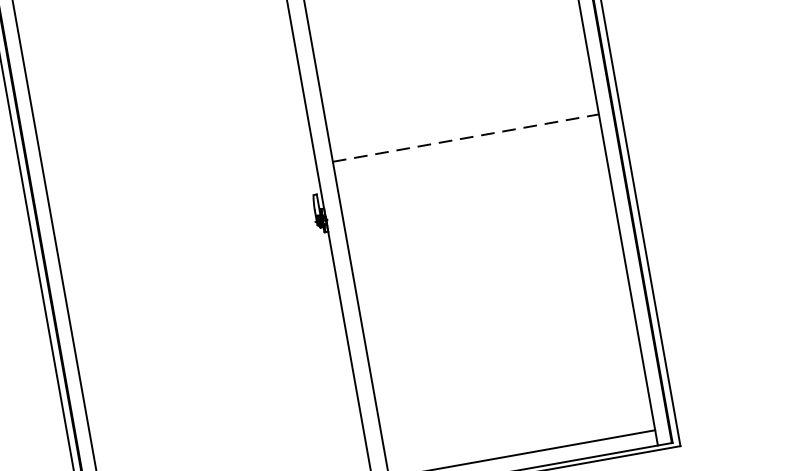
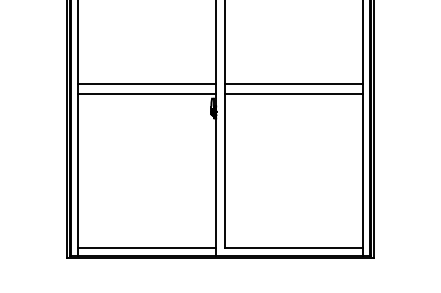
line: (467, 137) -> (294, 83), dashed -> solid
line: (468, 159) -> (293, 94), added
line: (183, 187) -> (147, 83), added
line: (187, 209) -> (147, 94), added

